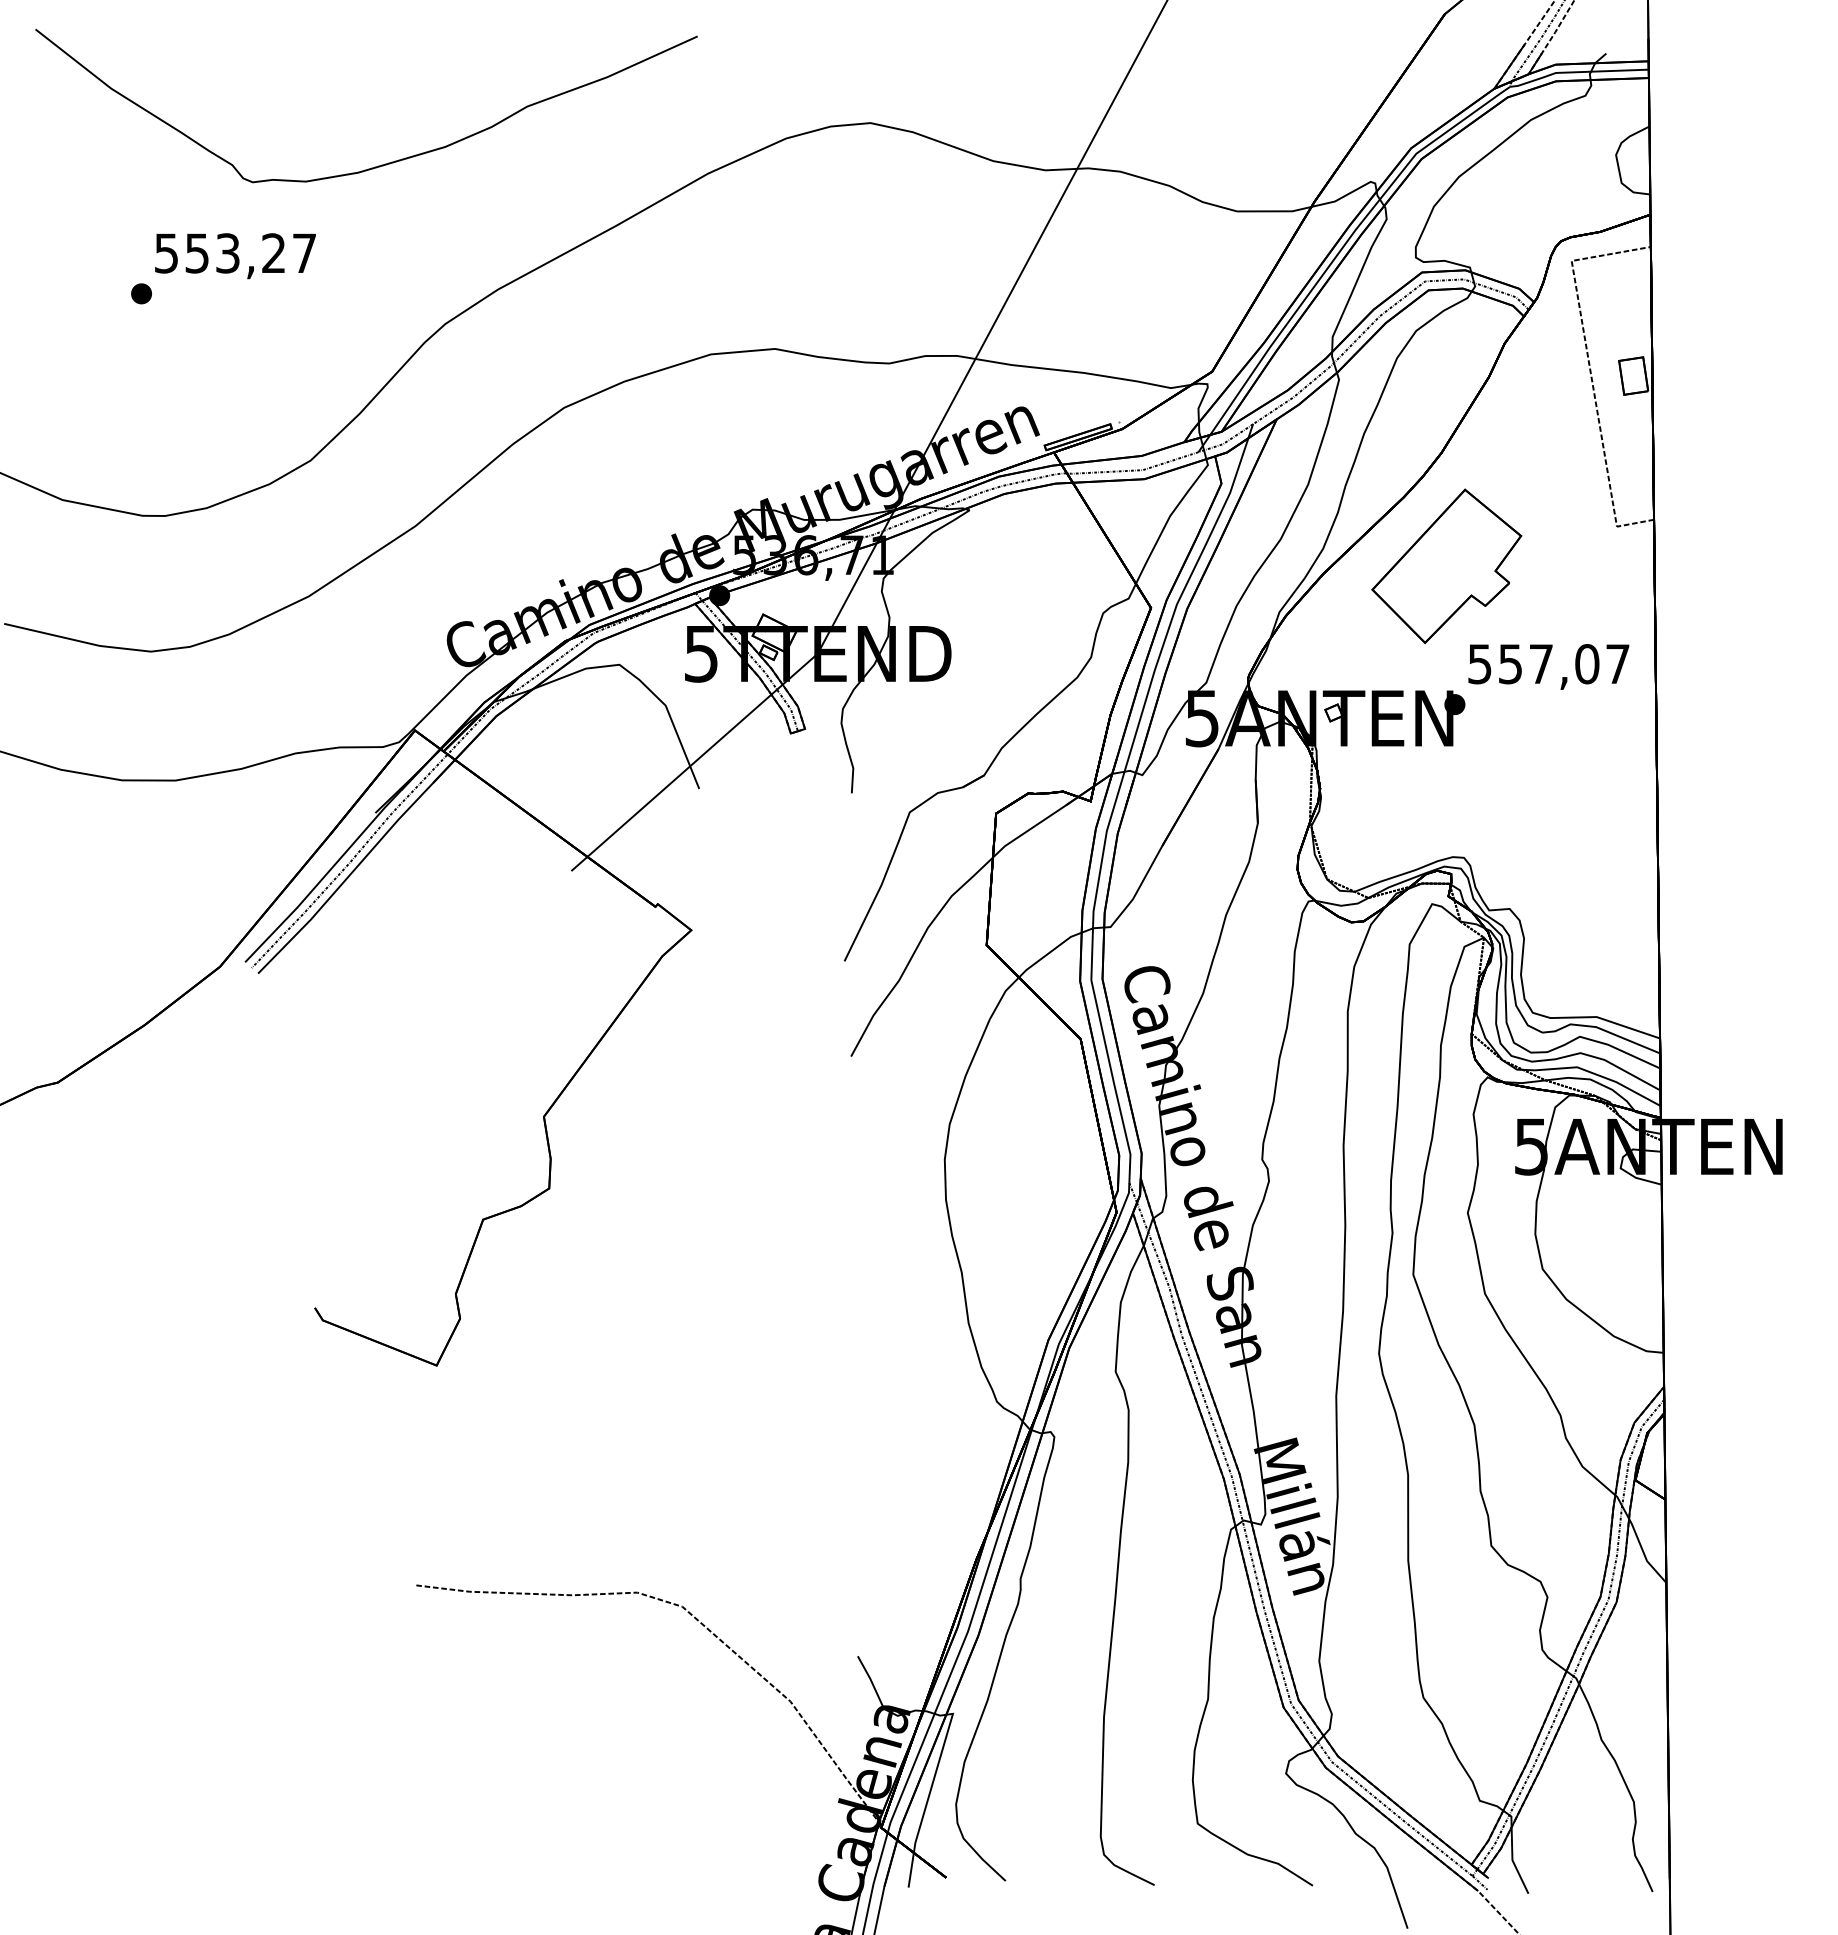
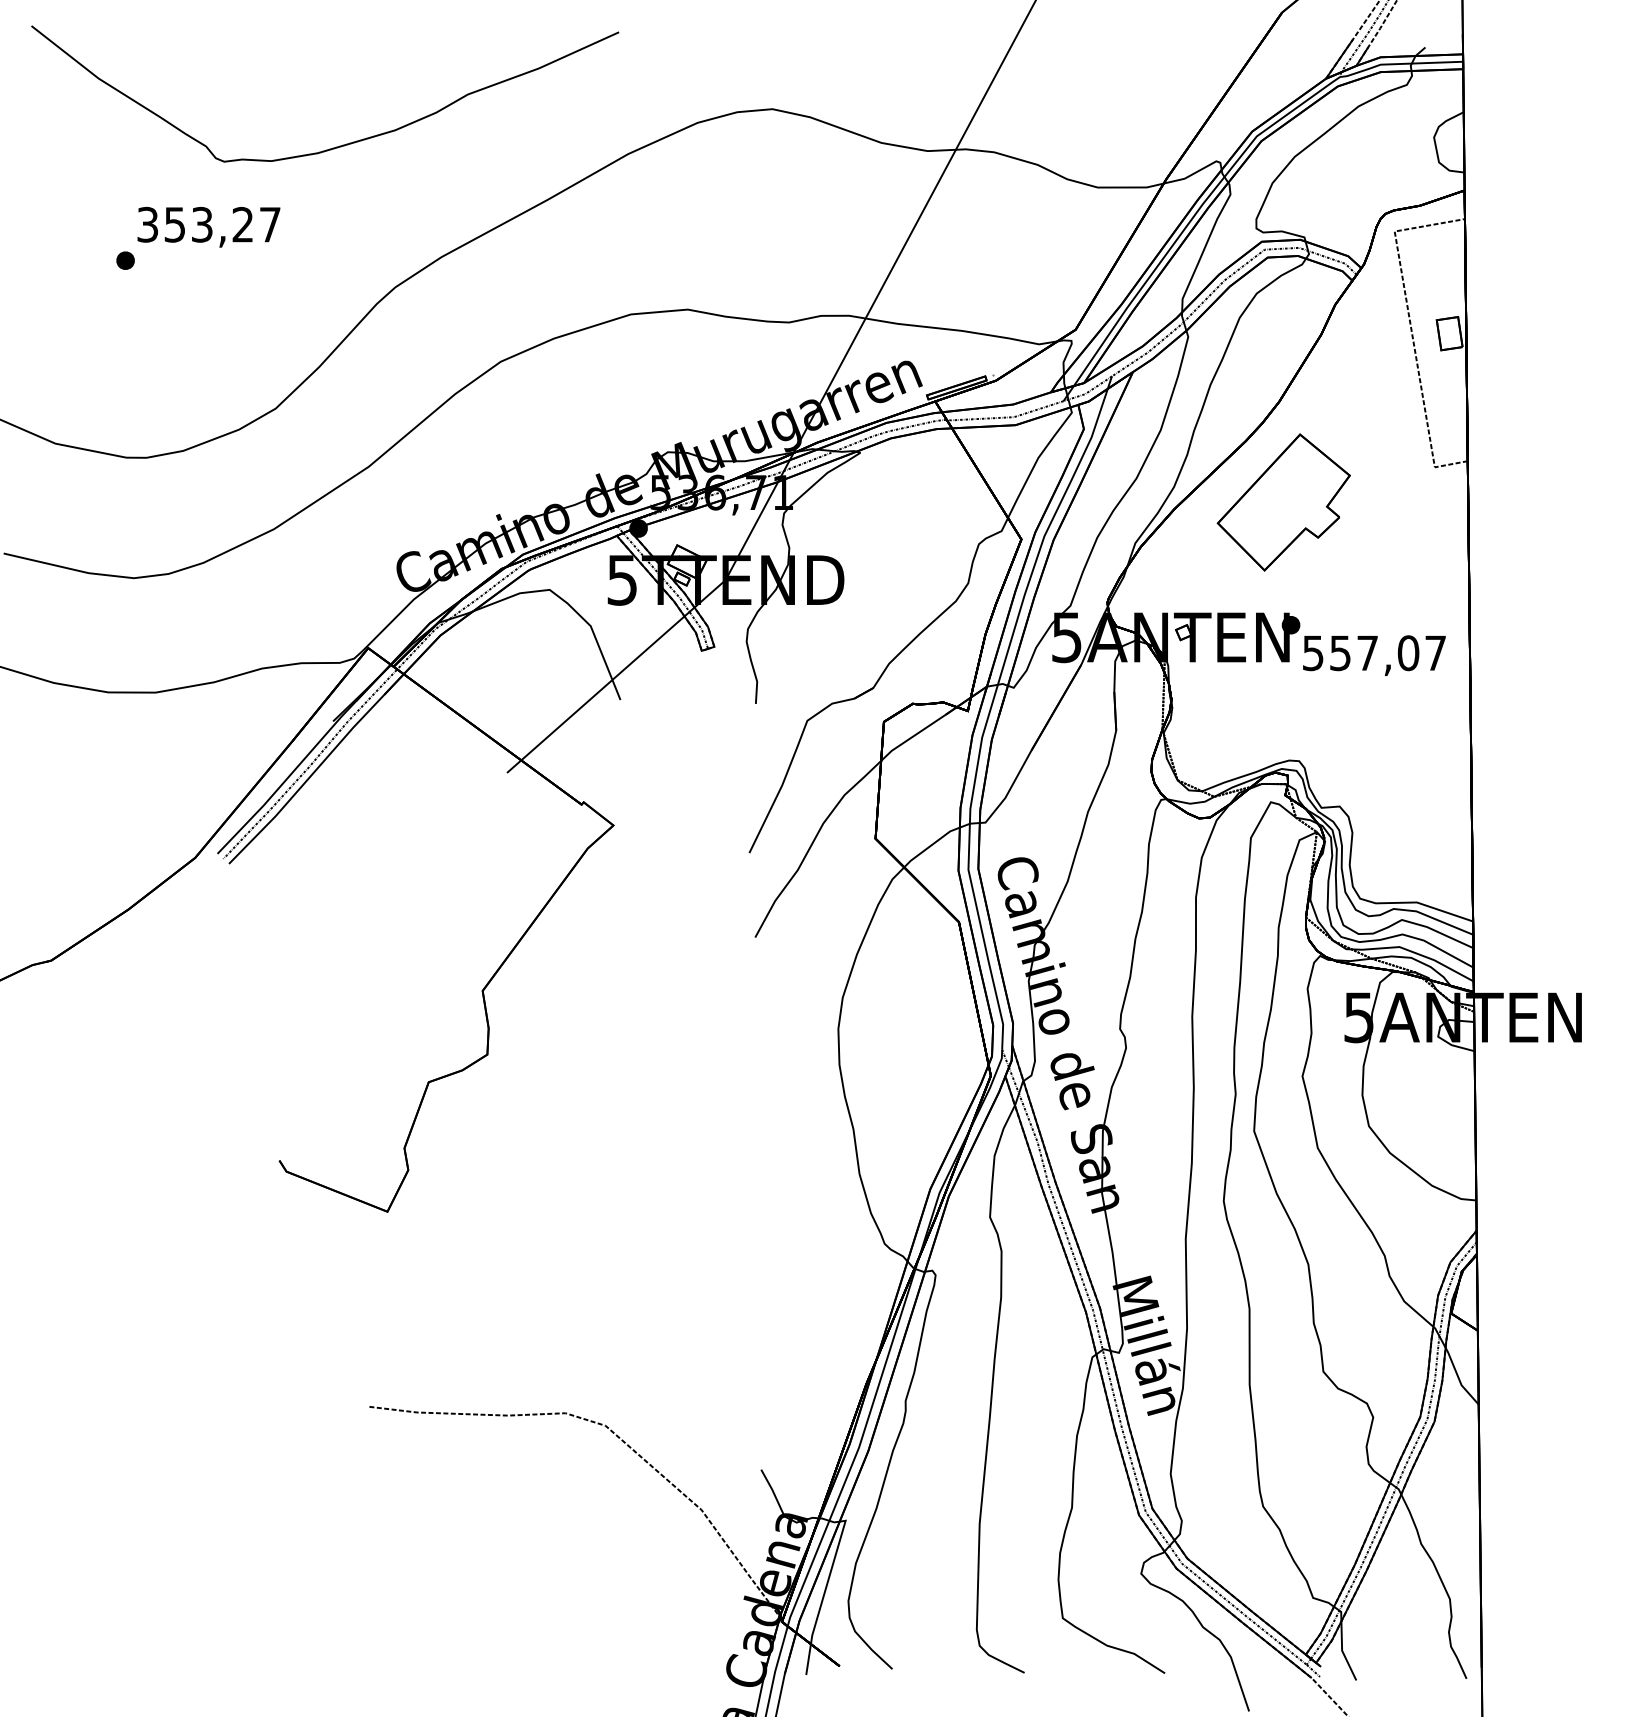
text: (166, 253) -> (147, 224), 553,27 -> 353,27
text: (1548, 666) -> (1374, 655), moved

